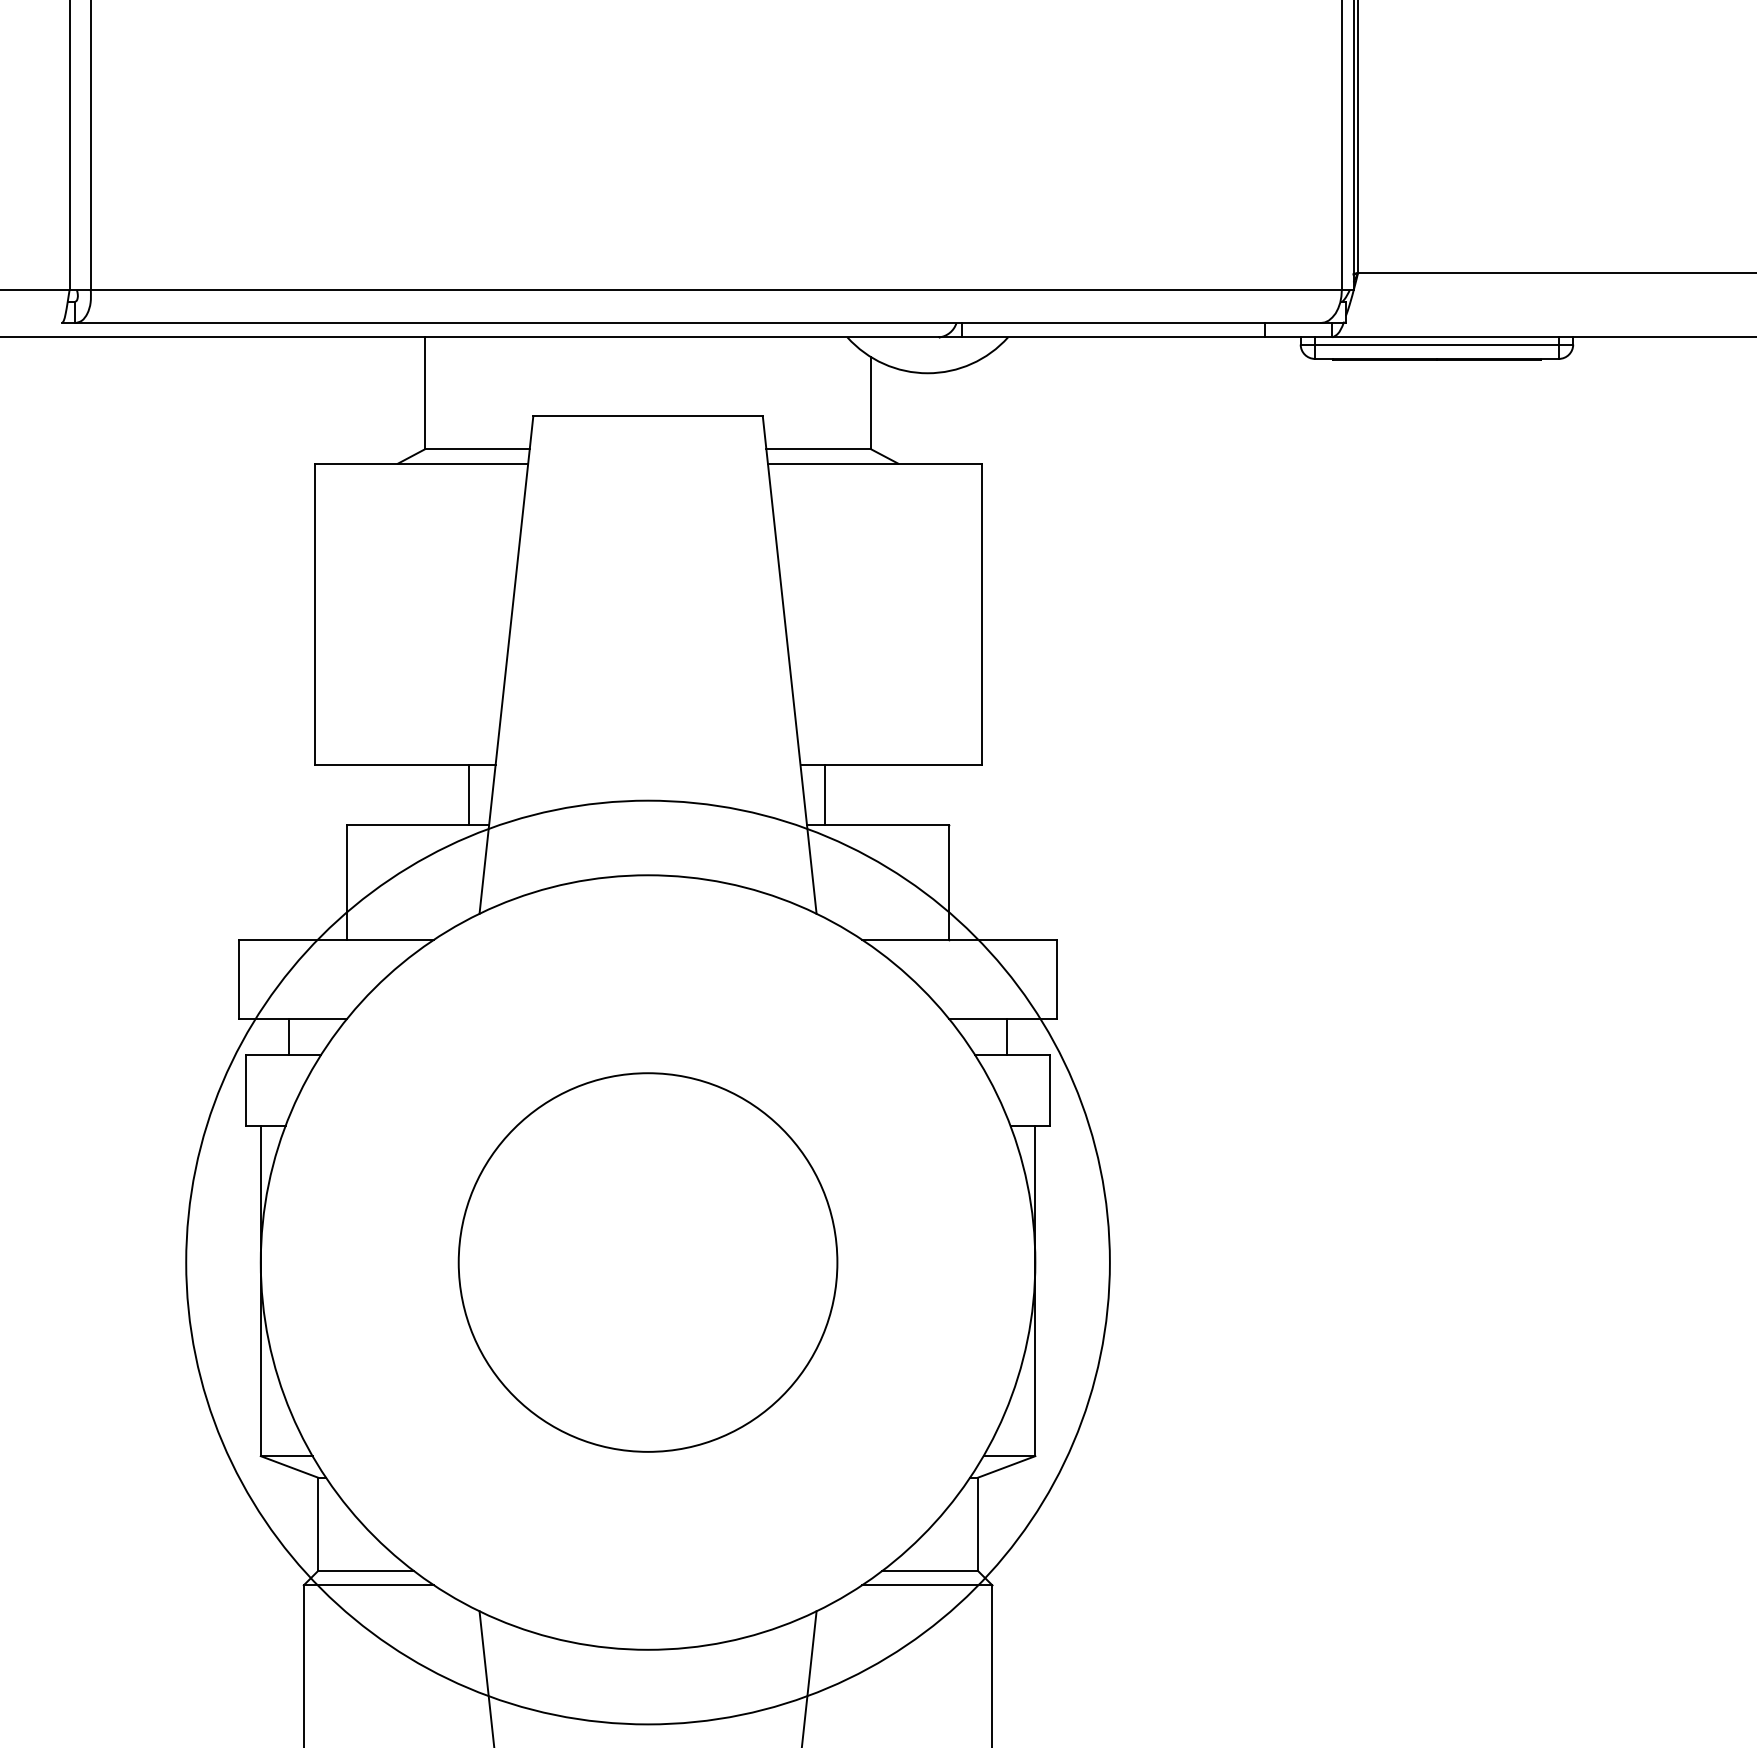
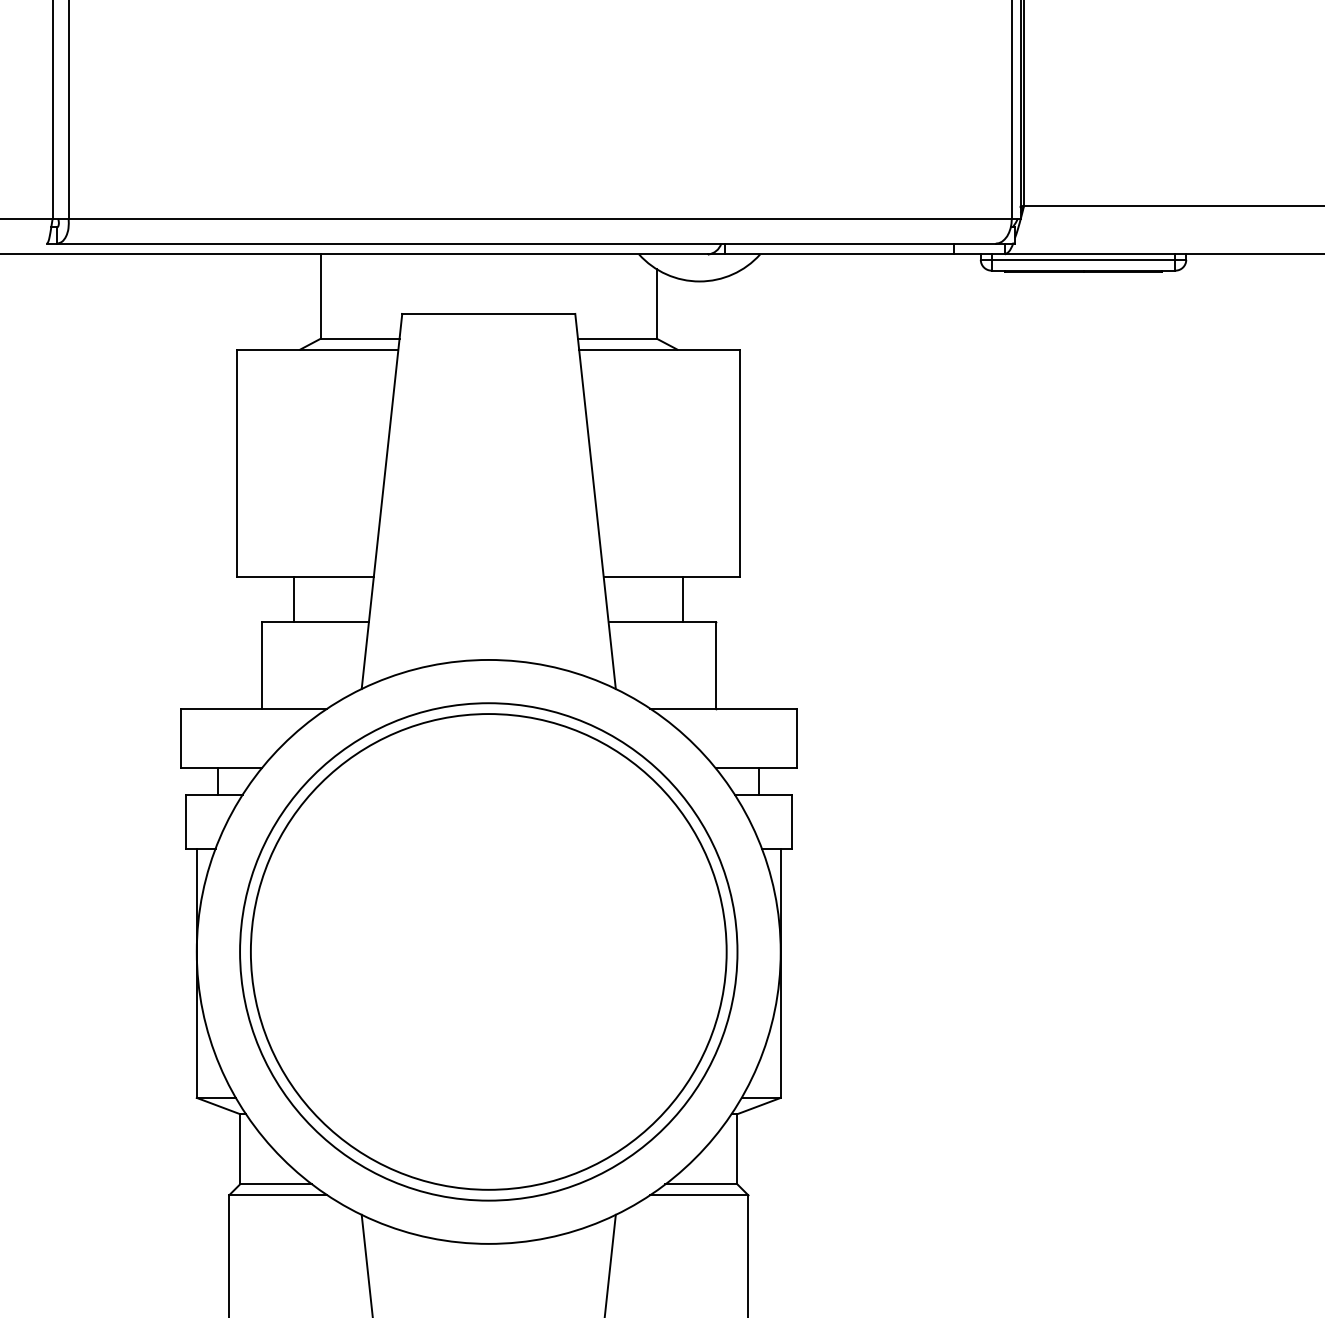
line: (469, 795) -> (294, 599), moved
line: (825, 795) -> (683, 599), moved
circle: (647, 1261) -> (488, 951), size x0.71
circle: (647, 1261) -> (488, 951), size x1.67

